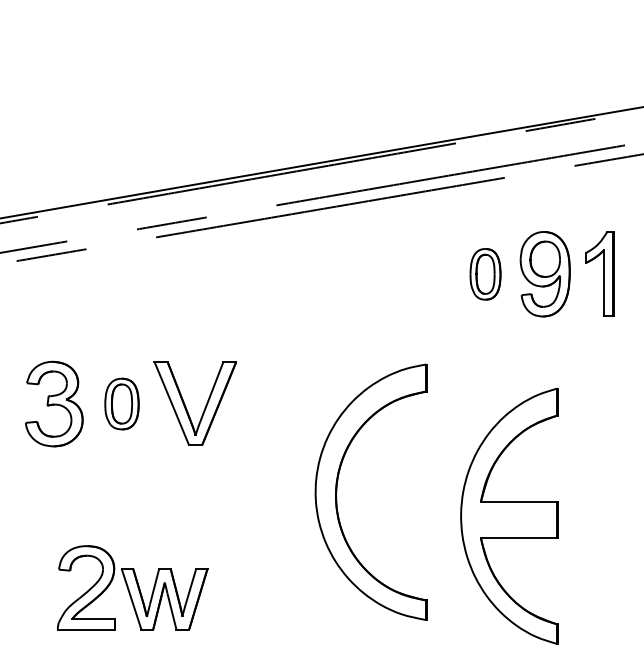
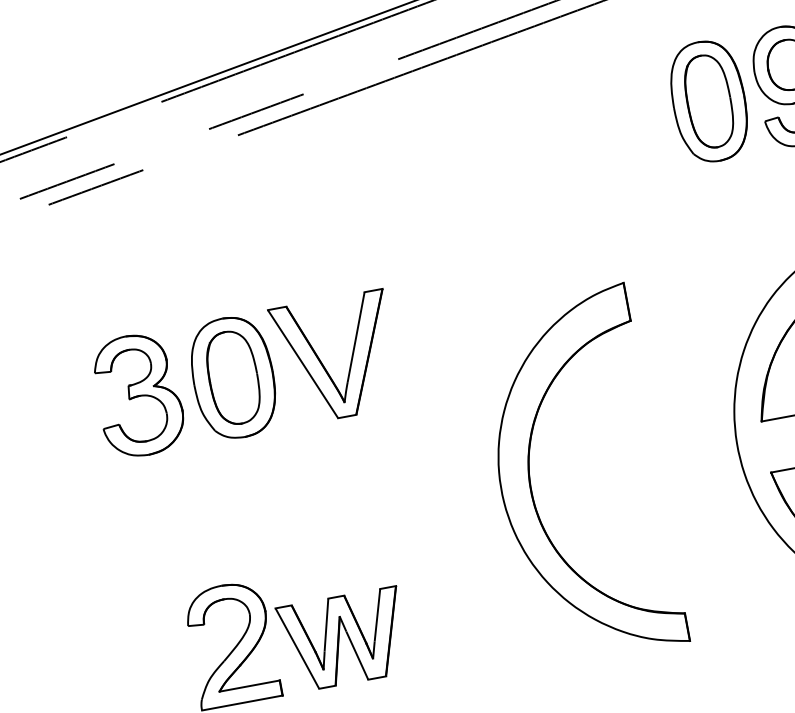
part: (485, 274) -> (709, 101), size x1.67
part: (121, 403) -> (232, 377), size x1.67
part: (337, 491) -> (532, 483), moved

